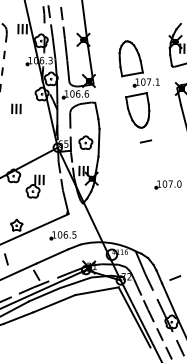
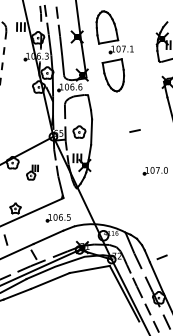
part: (138, 84) -> (114, 51), moved
part: (16, 108) -> (15, 100), removed
part: (35, 186) -> (32, 172), size x0.7

